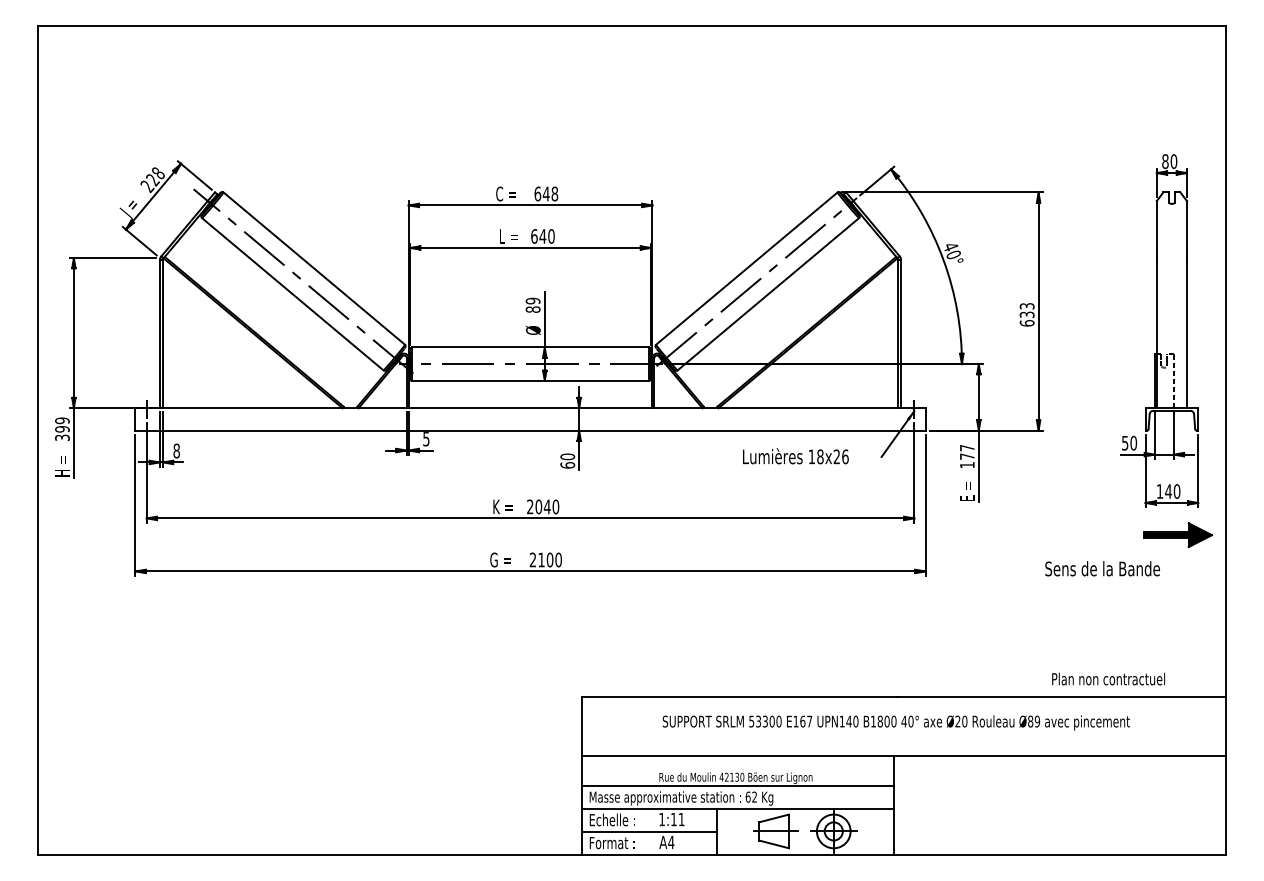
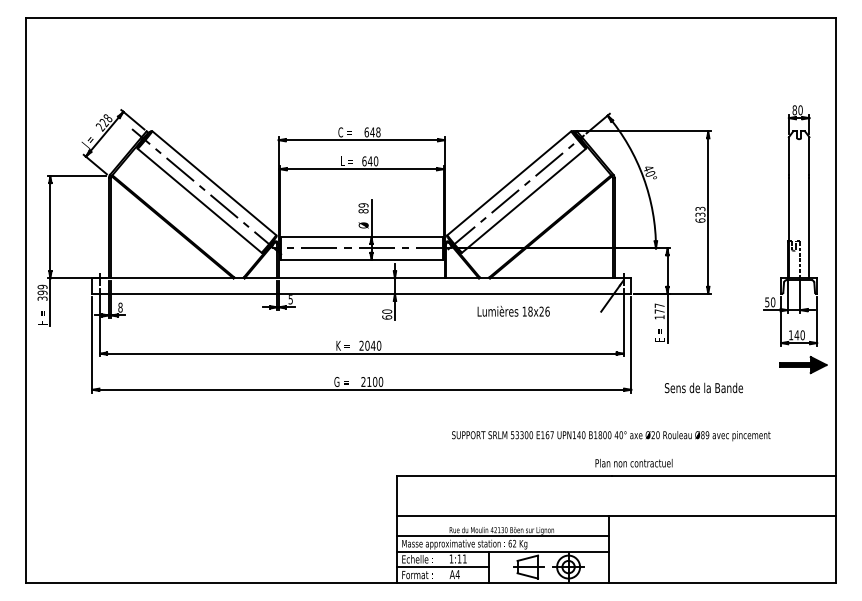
text: (795, 456) -> (513, 311), moved
text: (1101, 568) -> (703, 387), moved
text: (1107, 679) -> (633, 463), moved
text: (896, 723) -> (611, 436), moved

